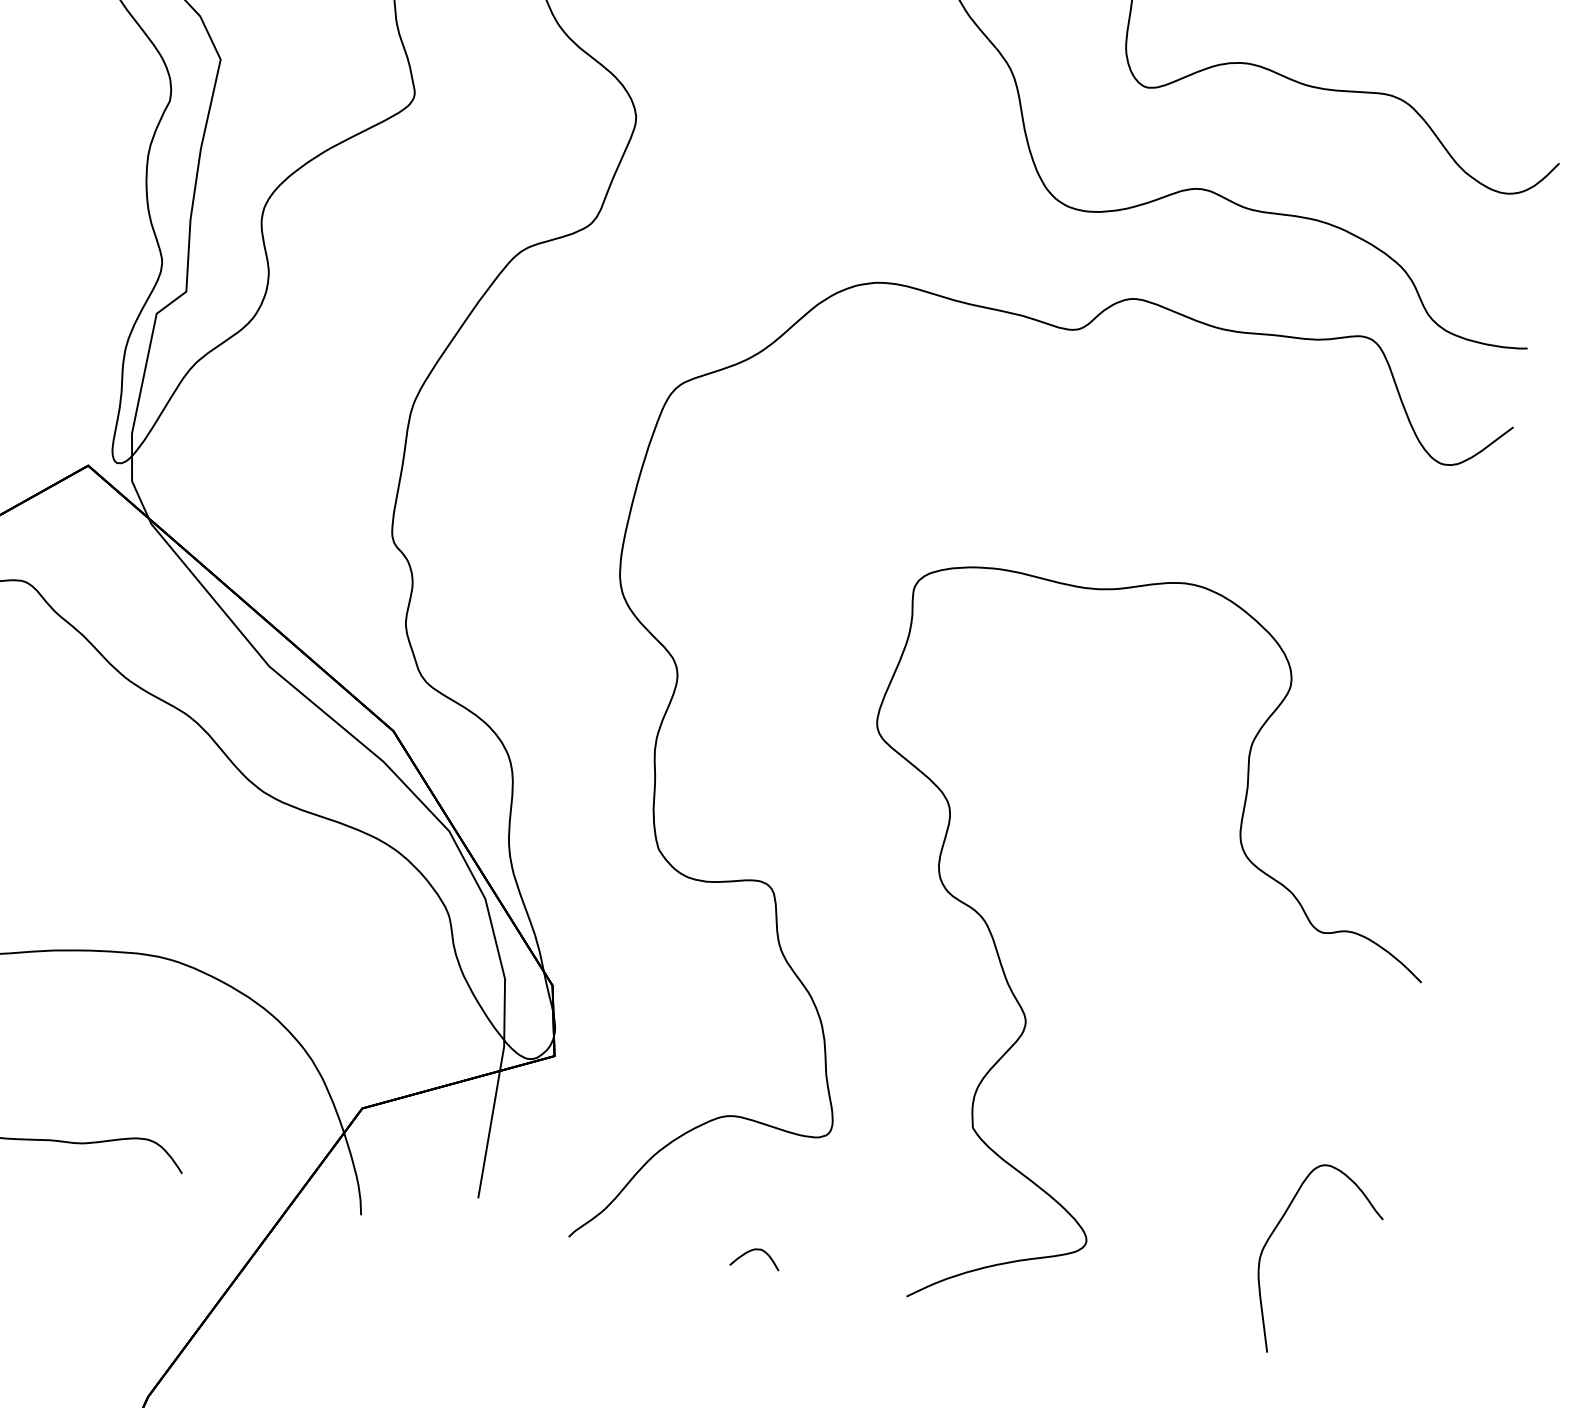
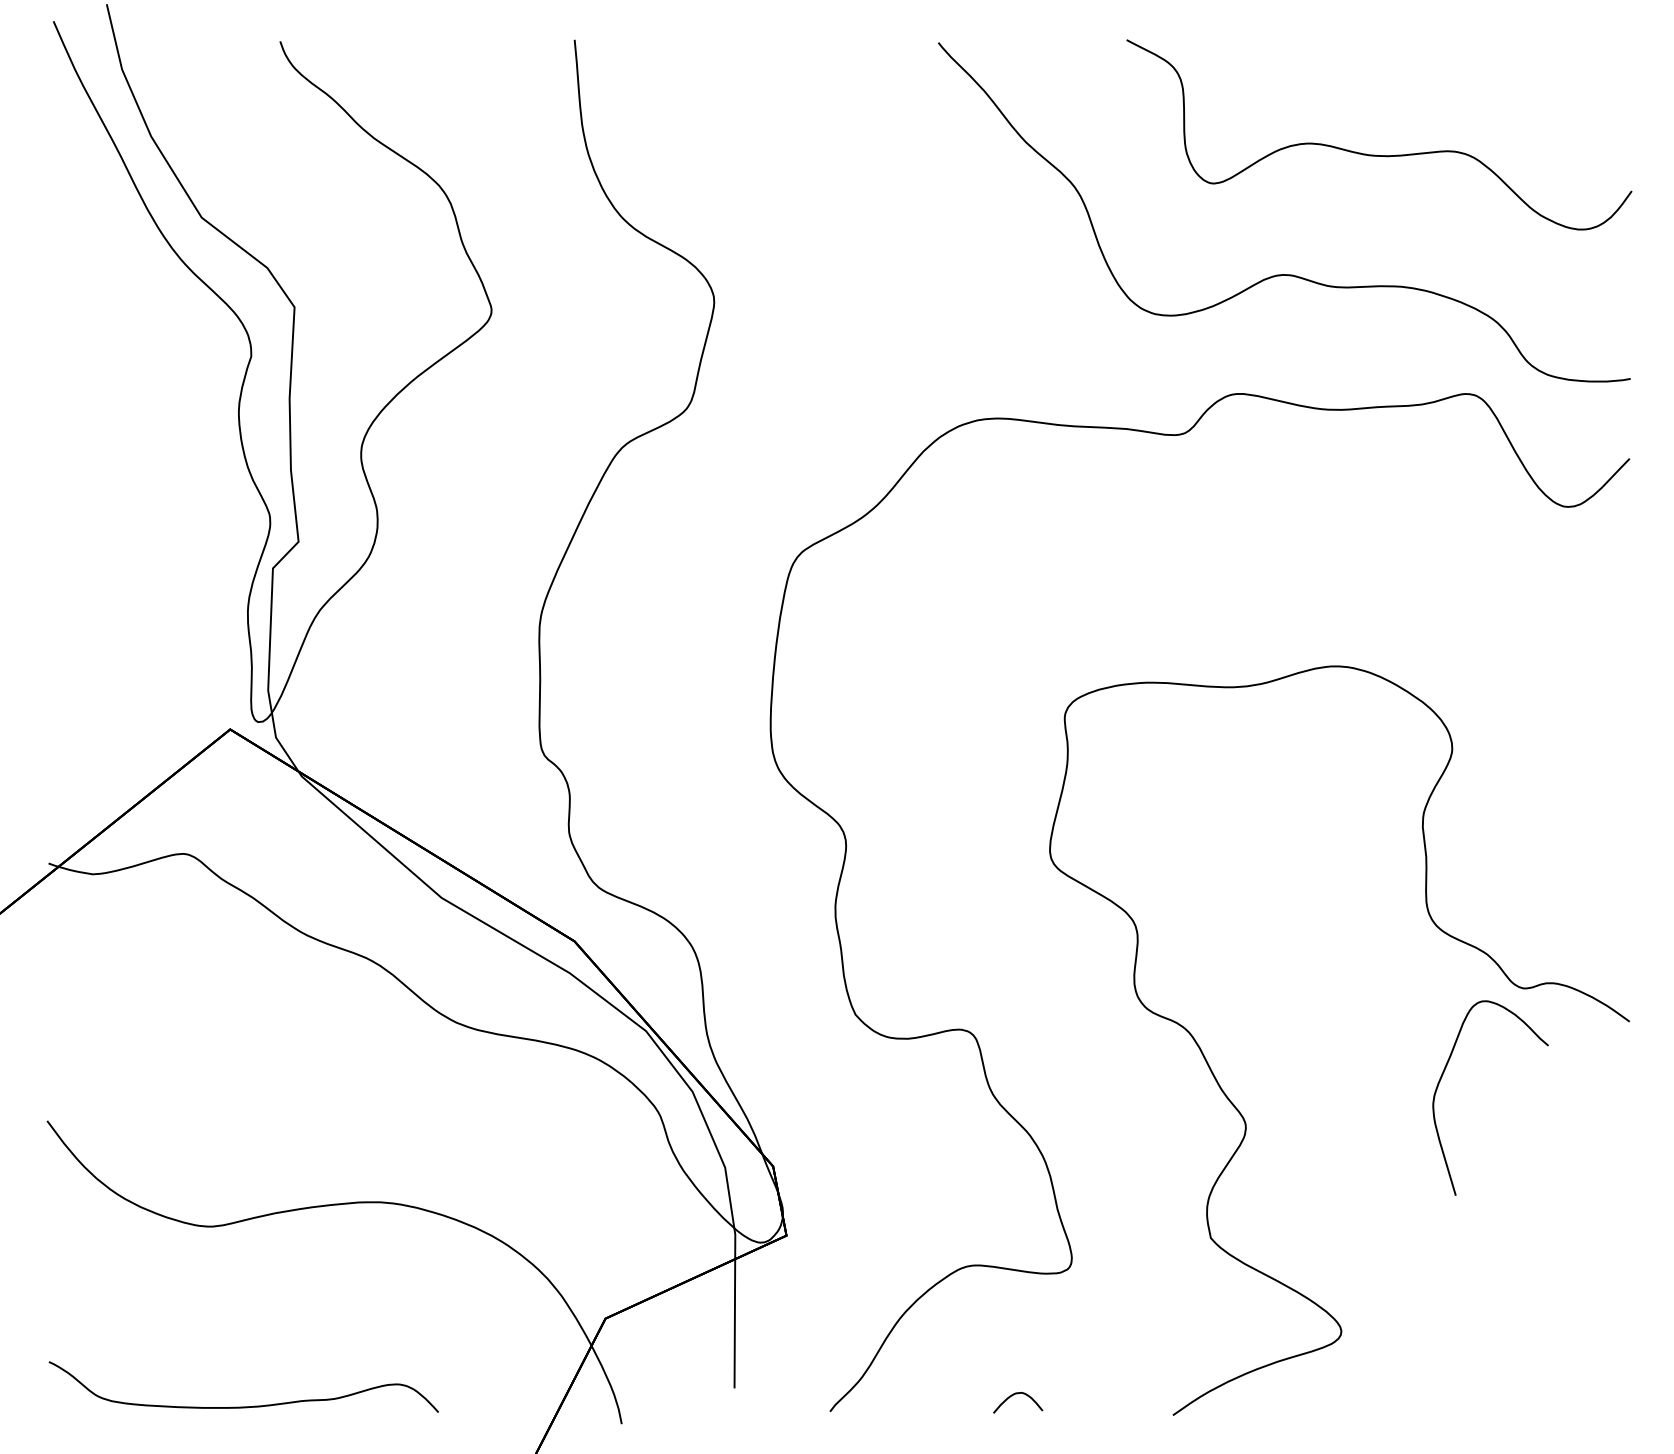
part: (1273, 1233) -> (1442, 1077), moved

